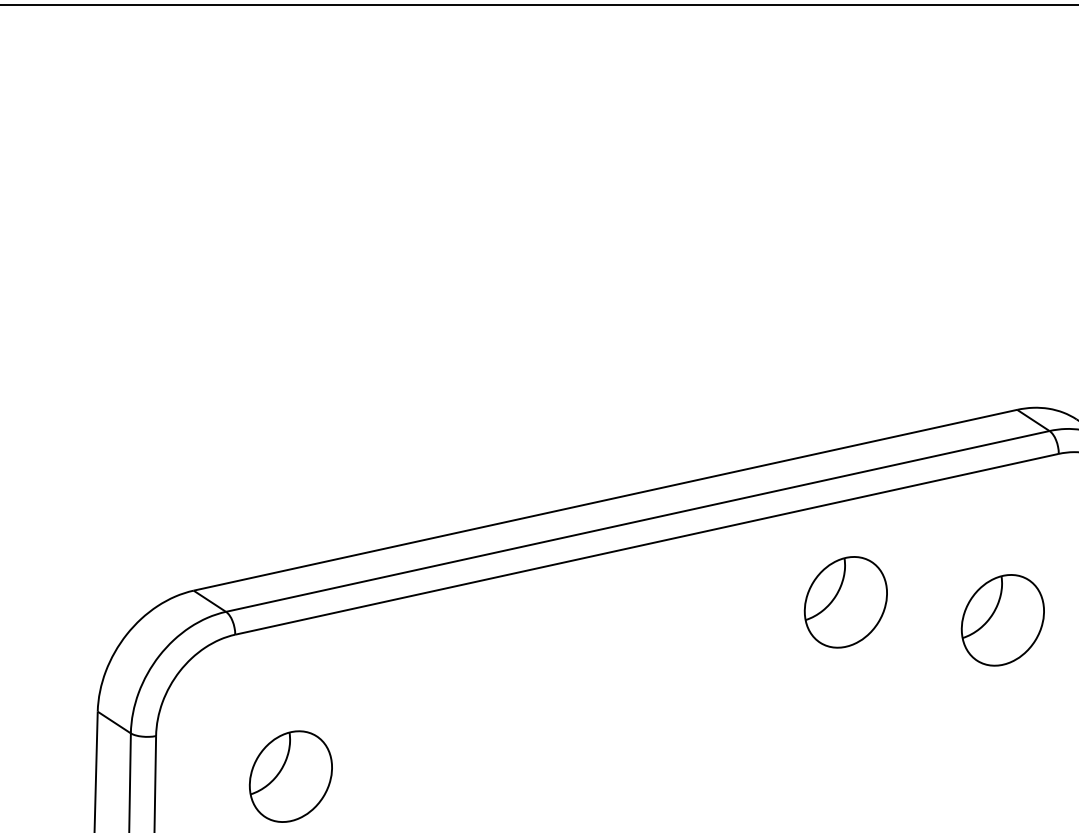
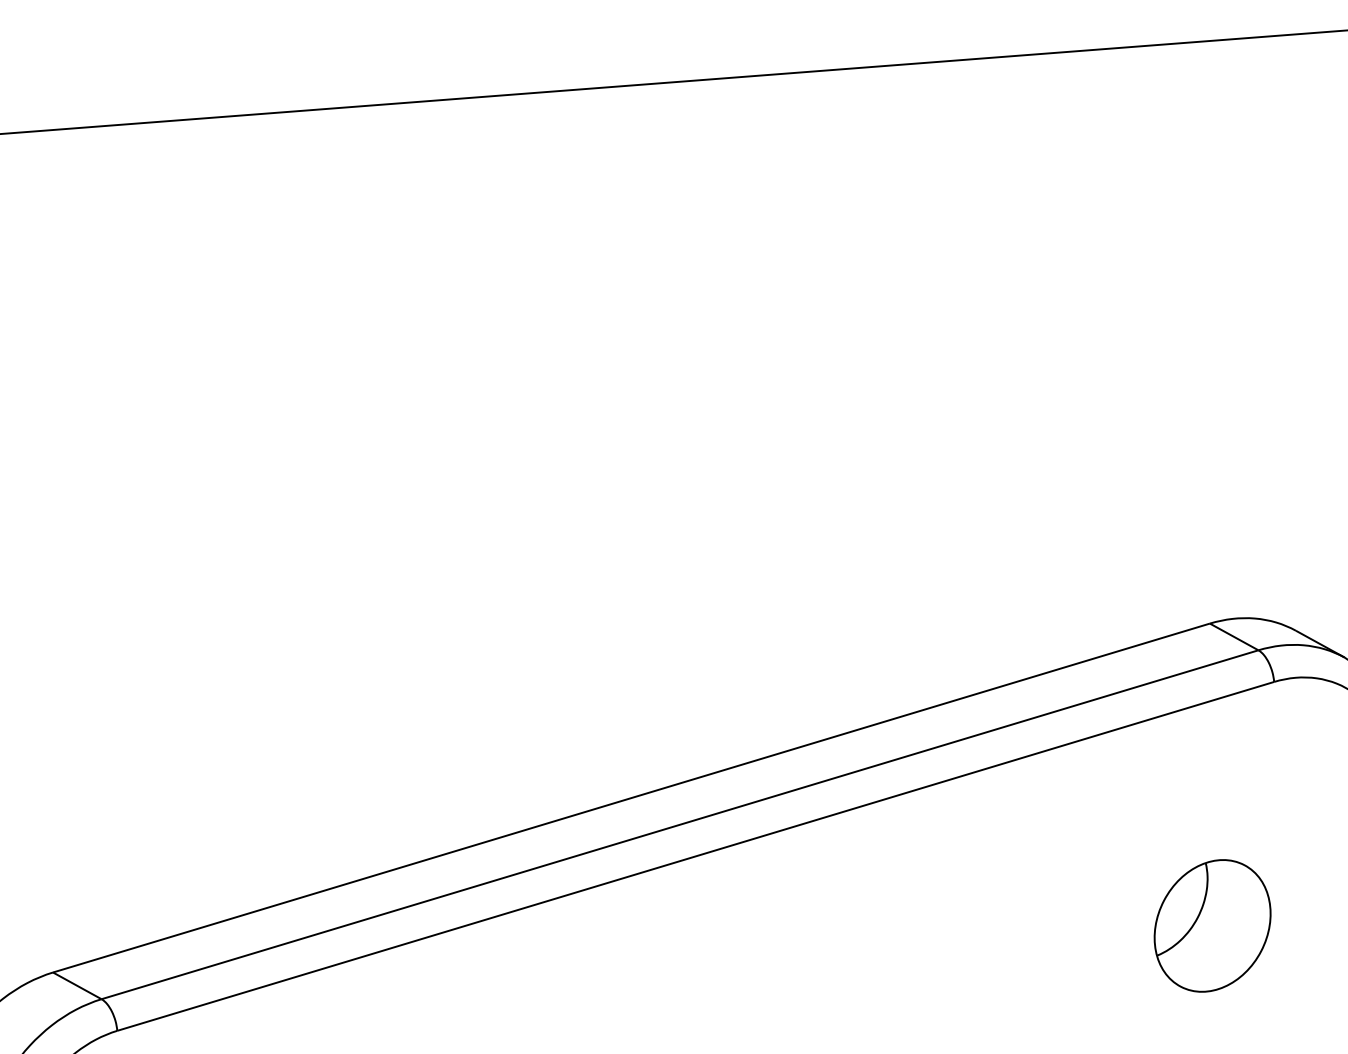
part: (845, 602) -> (985, 917), removed

